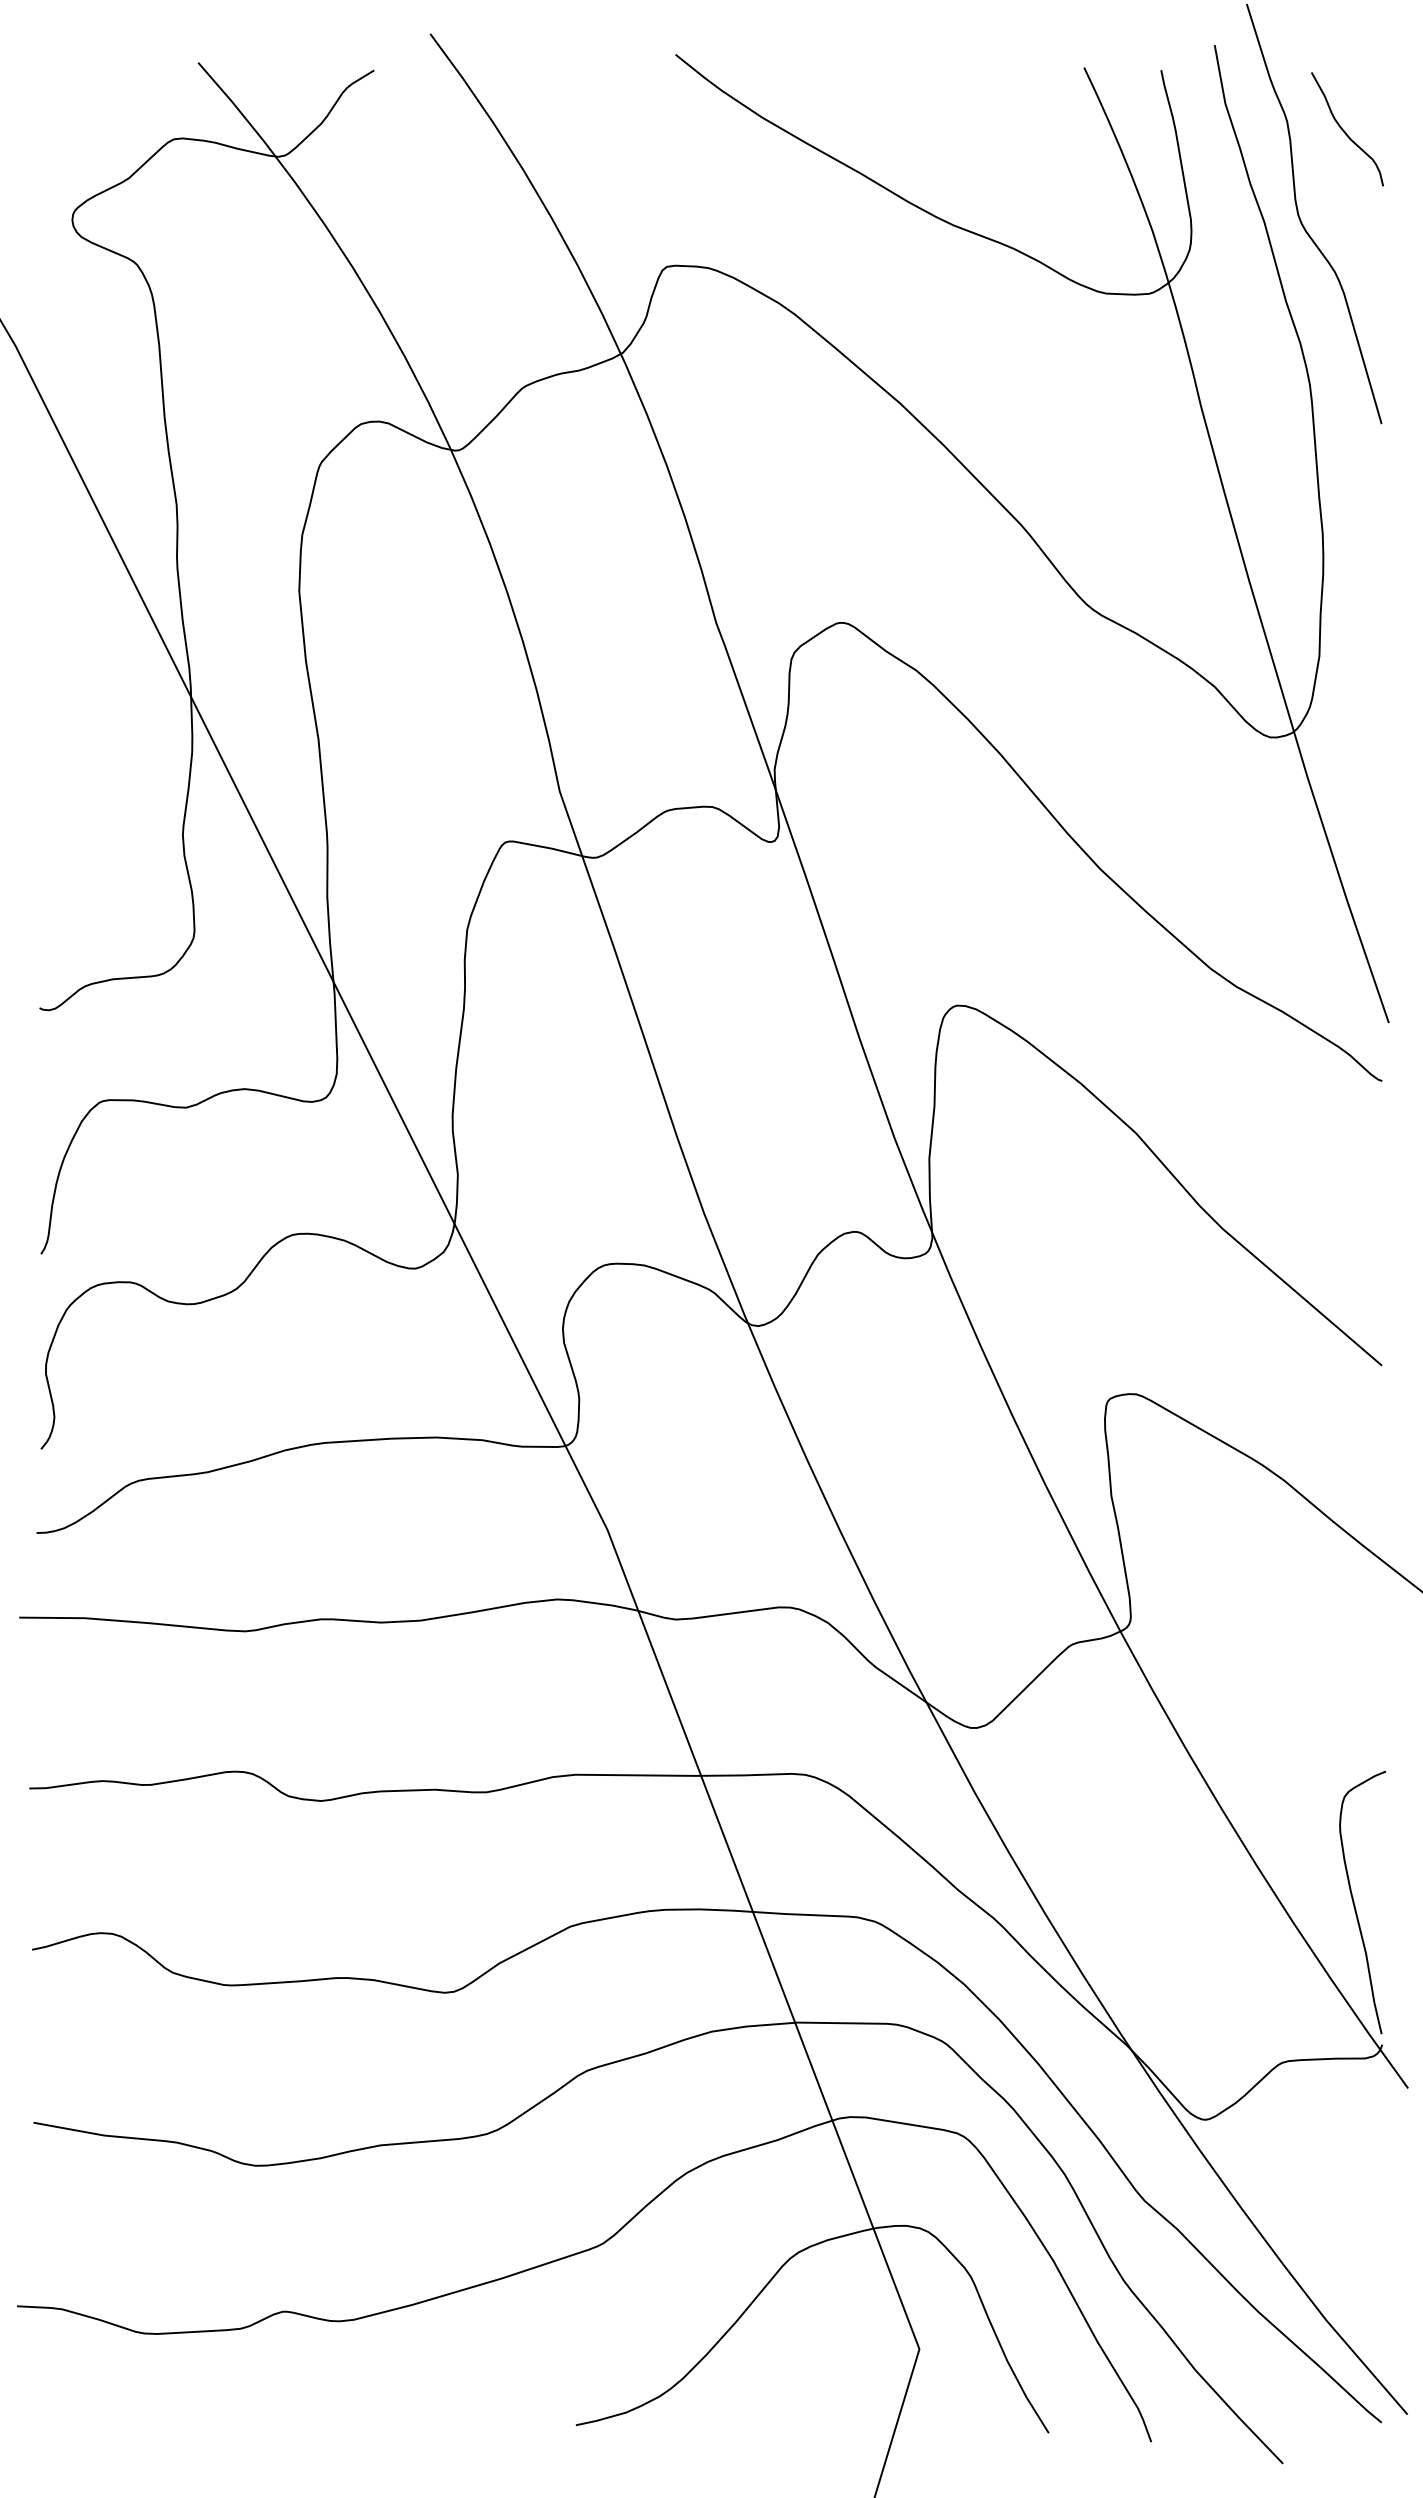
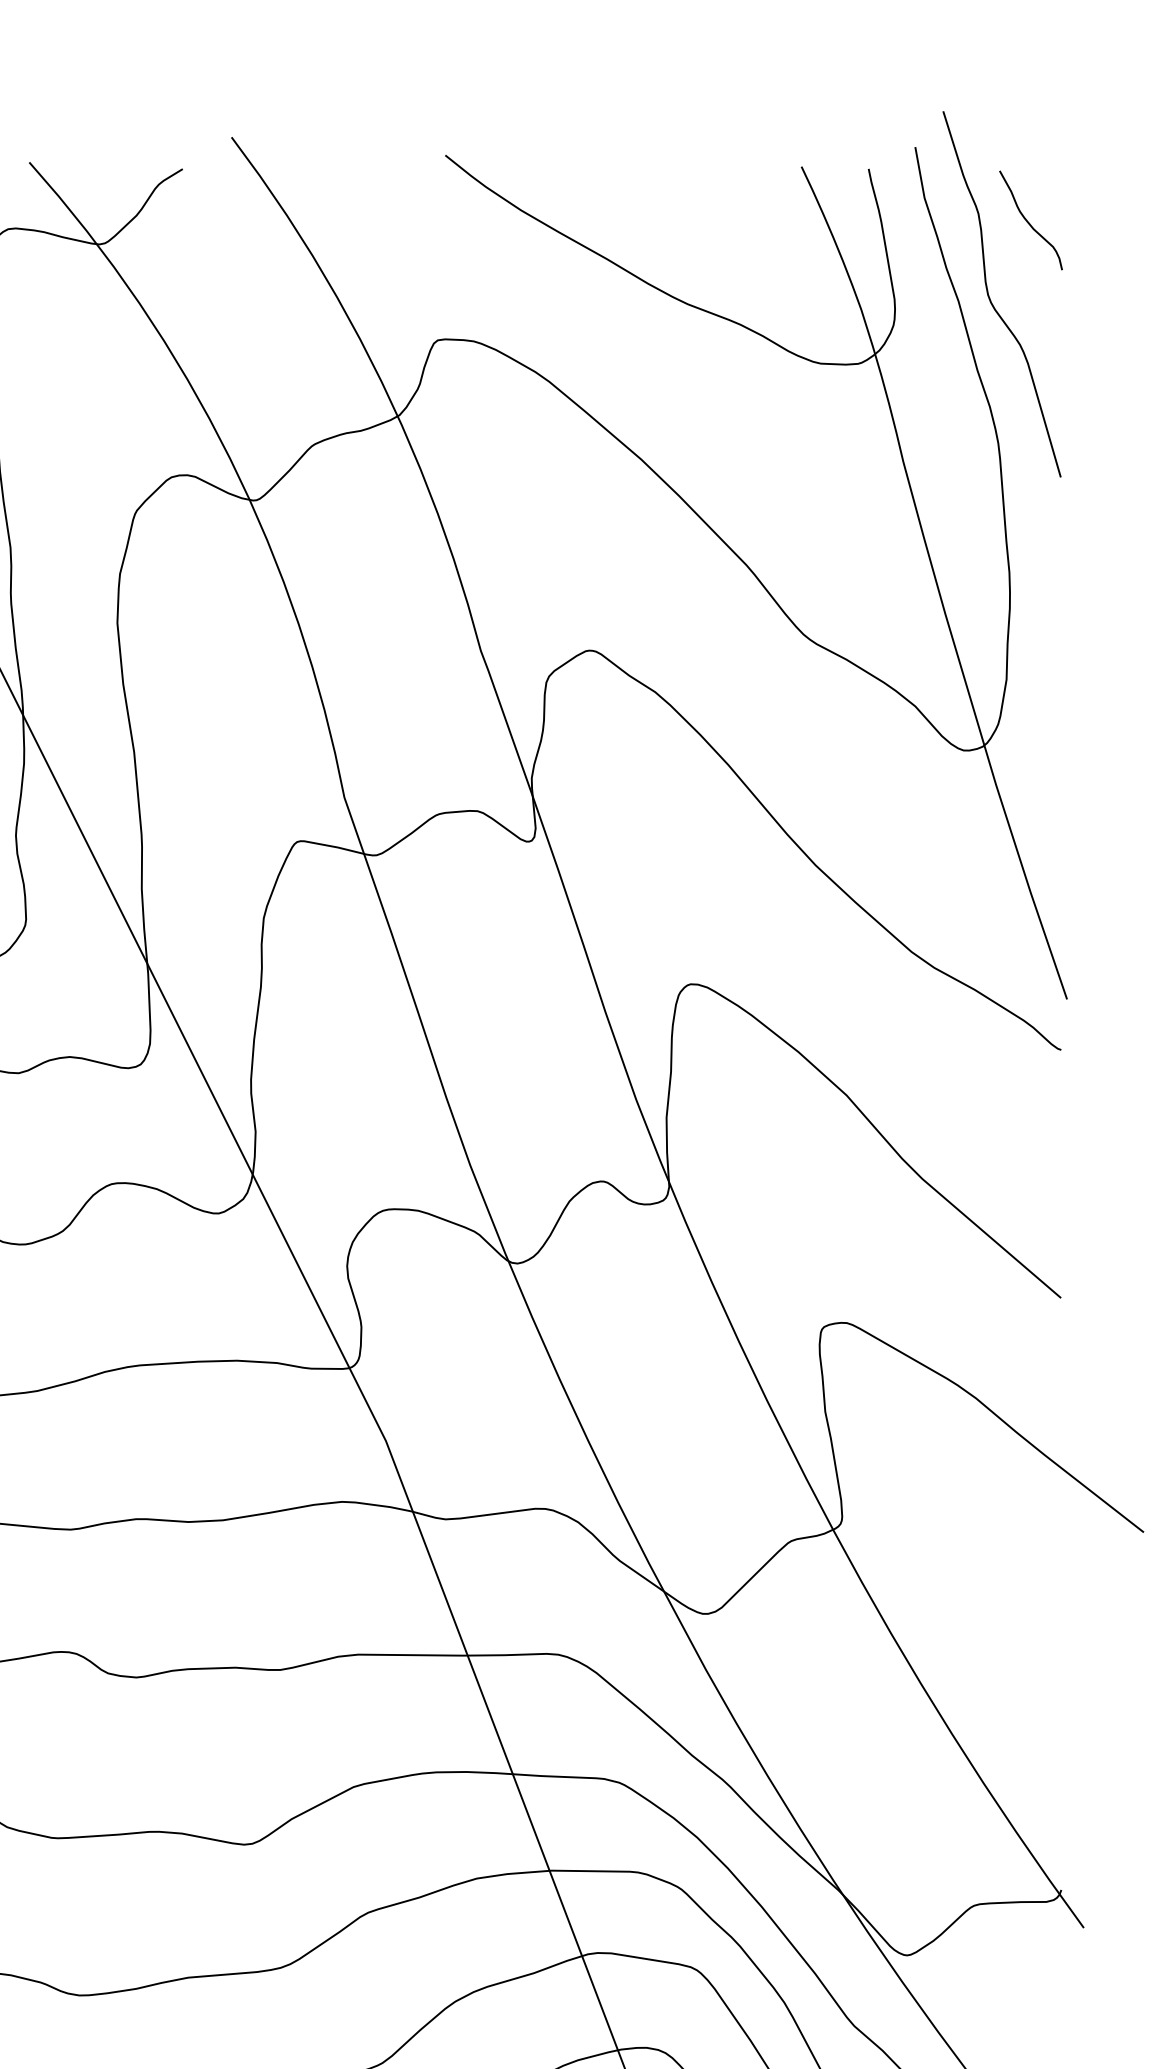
curve: (1355, 1905) -> (1038, 1768), removed

